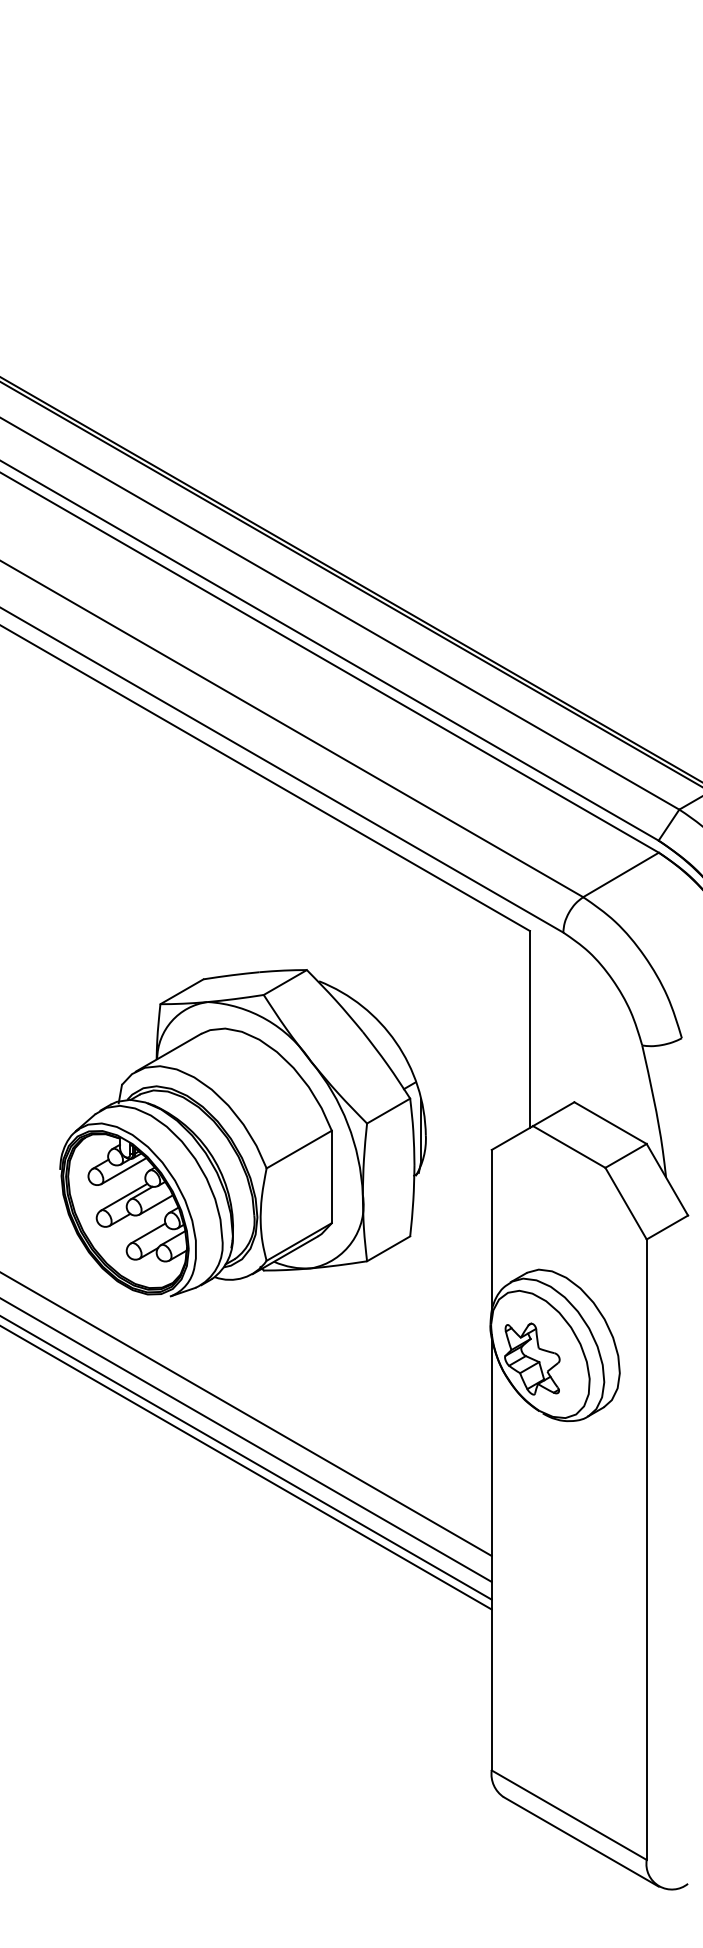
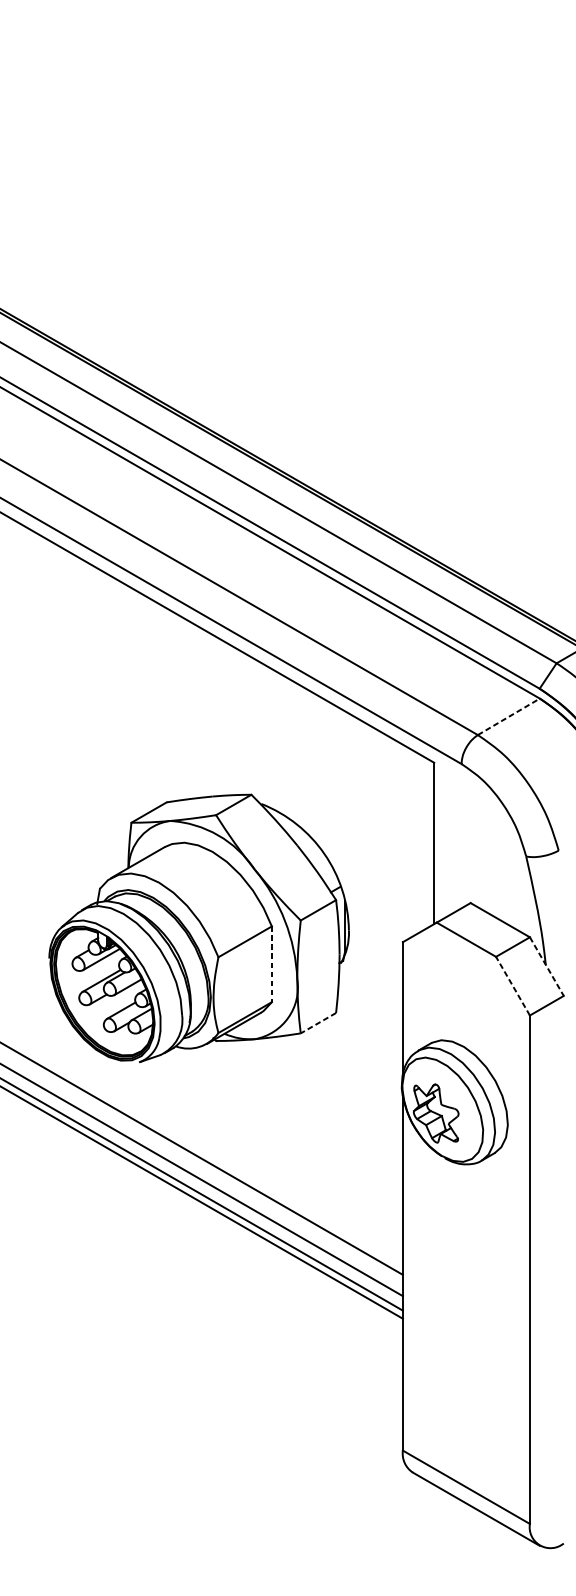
line: (621, 874) -> (509, 716), solid -> dashed
line: (331, 1177) -> (271, 964), solid -> dashed
line: (667, 1180) -> (546, 967), solid -> dashed
line: (625, 1203) -> (512, 986), solid -> dashed
line: (388, 1248) -> (318, 1022), solid -> dashed

